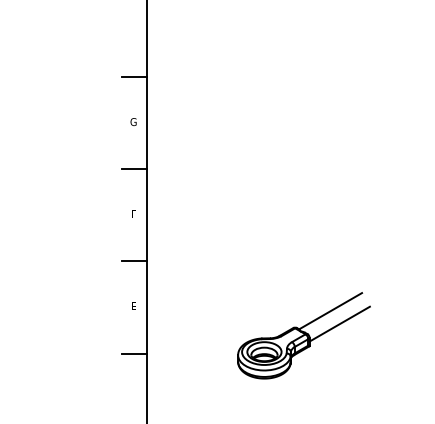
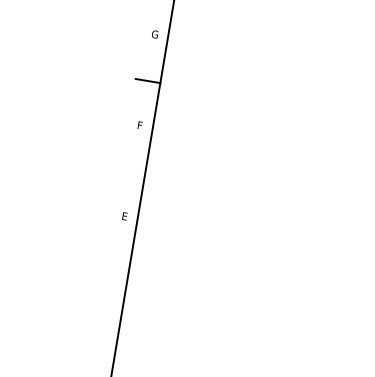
line: (133, 261) -> (131, 171), removed
part: (303, 335) -> (287, 273), removed
line: (133, 353) -> (116, 262), removed

